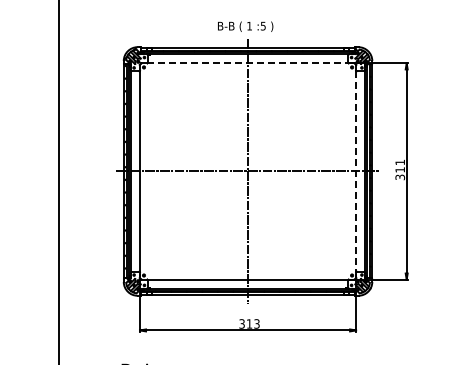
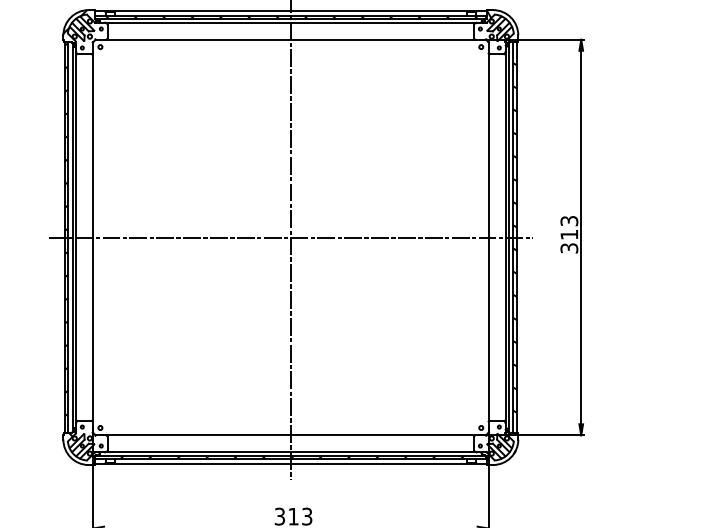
line: (248, 63) -> (291, 39), dashed -> solid
text: (400, 162) -> (569, 221), 311 -> 313
line: (356, 171) -> (489, 237), dashed -> solid

